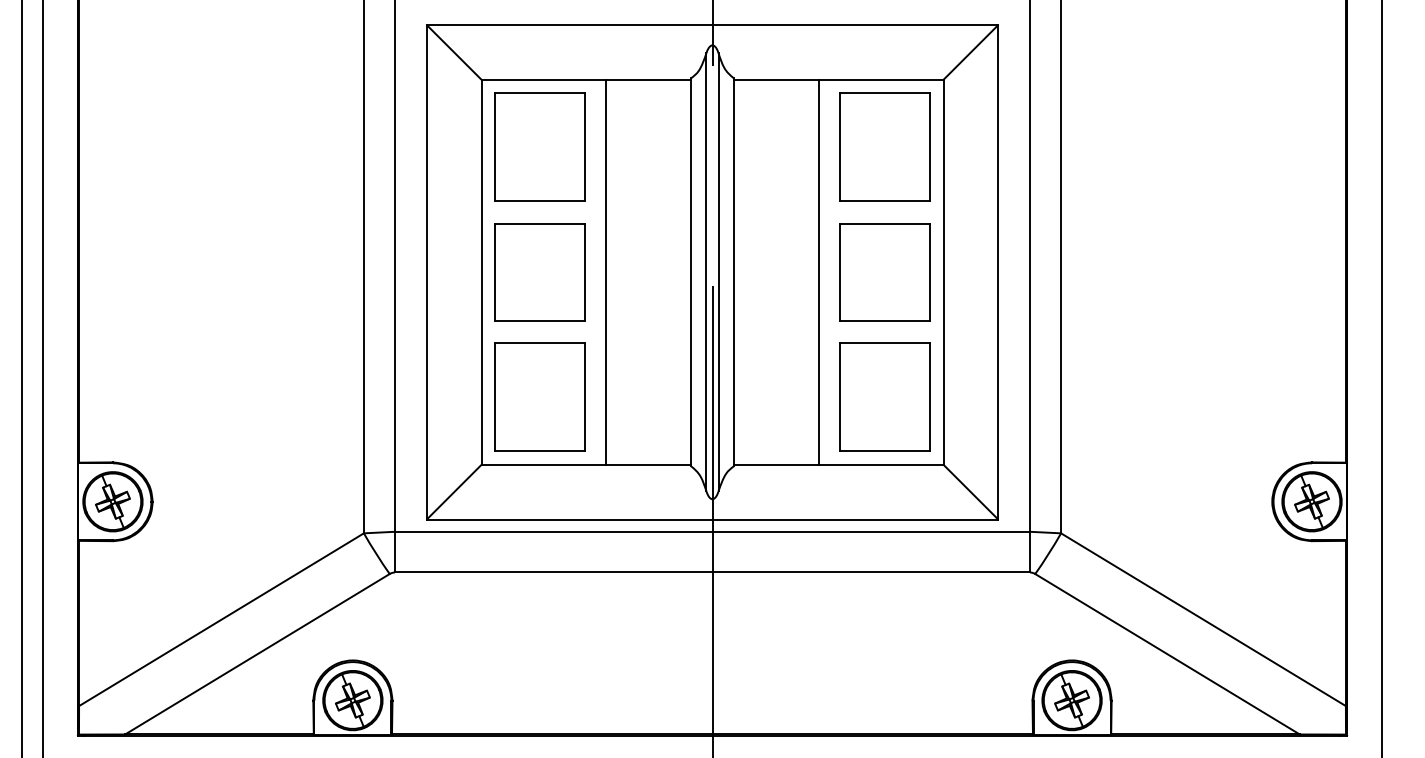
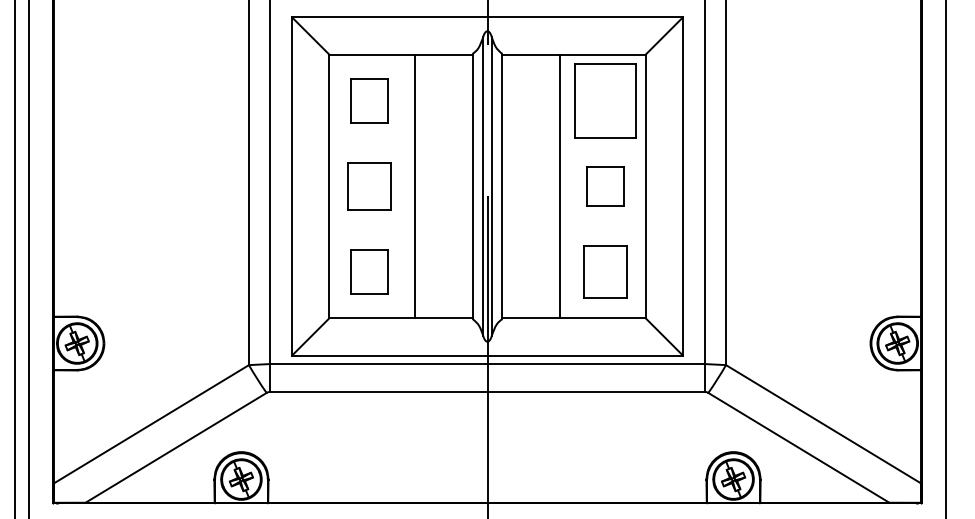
part: (540, 146) -> (369, 100), size x0.6
part: (540, 272) -> (369, 186), size x0.7
part: (884, 272) -> (605, 186), size x0.6
part: (540, 396) -> (369, 271), size x0.6
part: (884, 396) -> (605, 271), size x0.7

